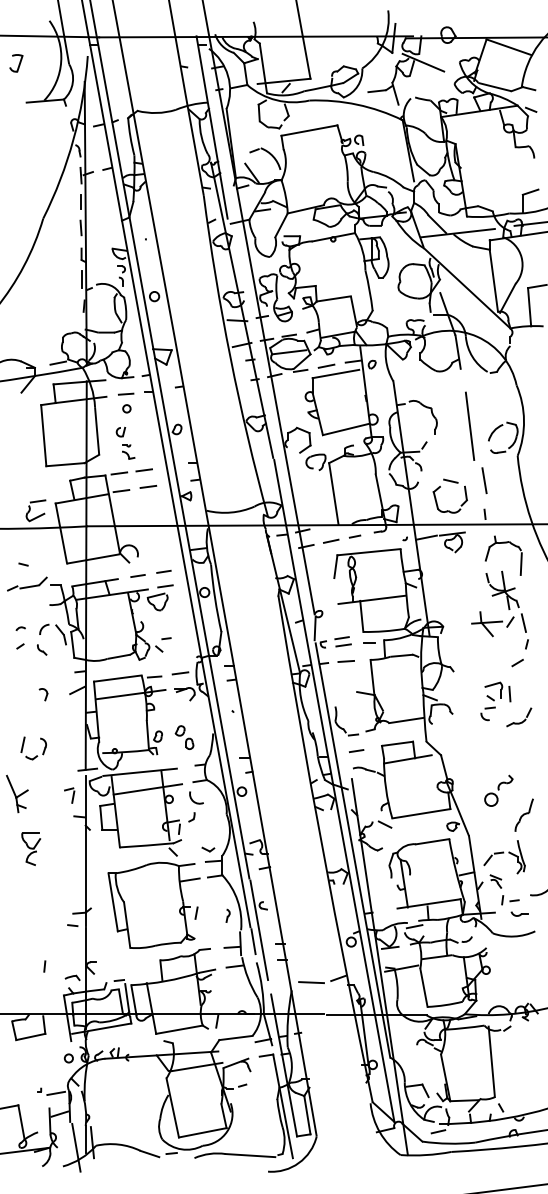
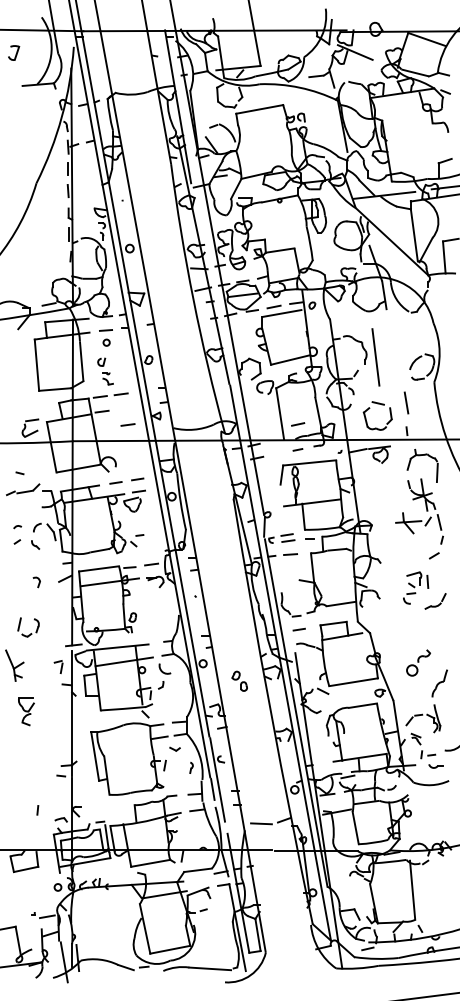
line: (470, 425) -> (376, 356), moved
line: (148, 486) -> (128, 424), moved
line: (331, 540) -> (298, 423), moved
part: (184, 737) -> (239, 681), moved
part: (208, 849) -> (175, 749), moved

